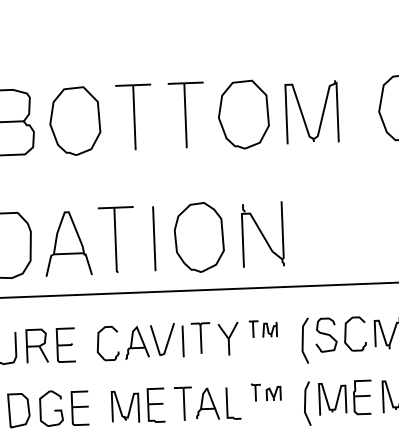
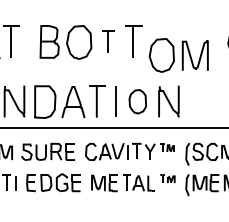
part: (277, 113) -> (178, 55), moved
part: (134, 116) -> (108, 41), size x0.7
part: (198, 237) -> (137, 101), size x0.7

